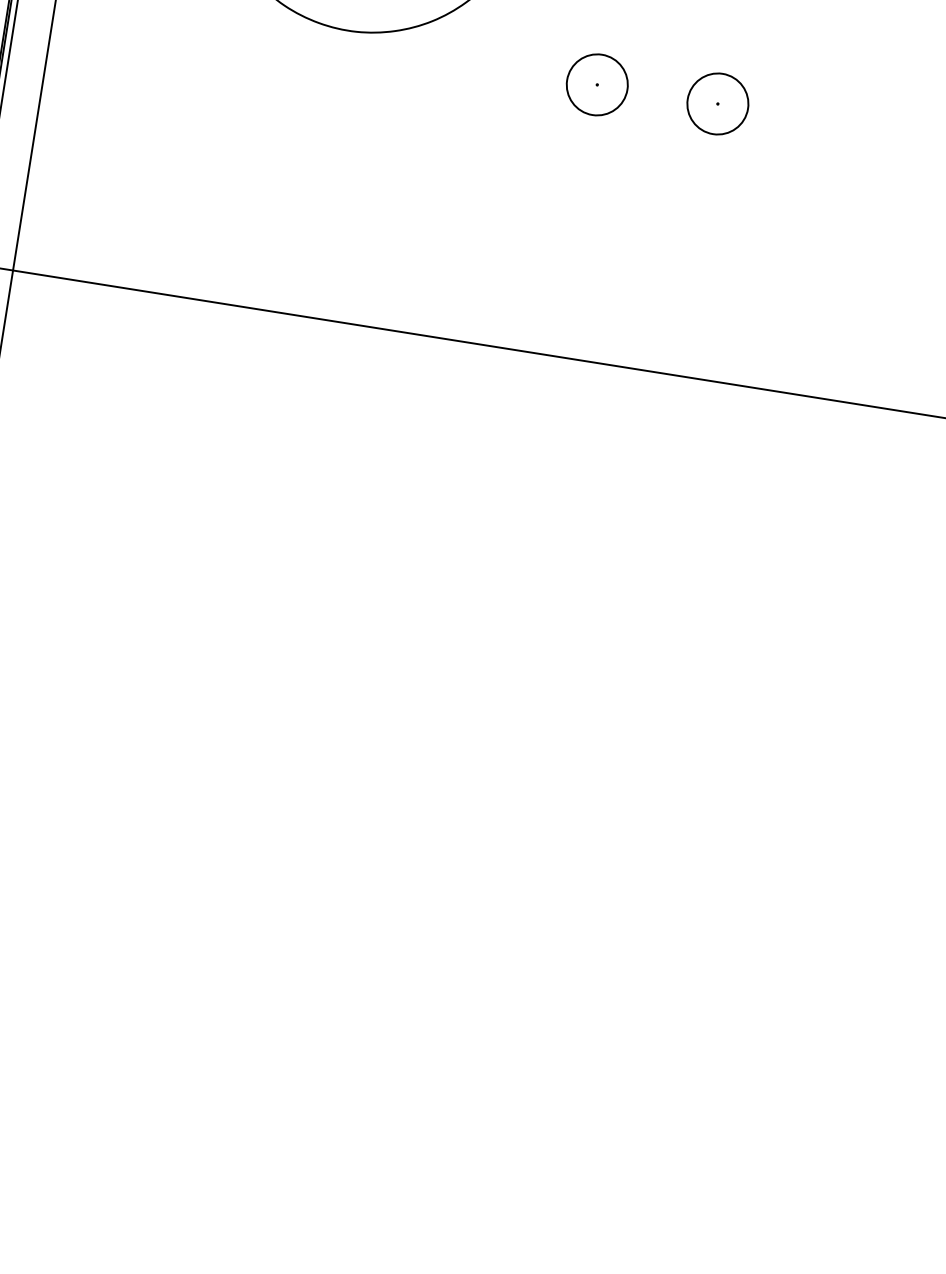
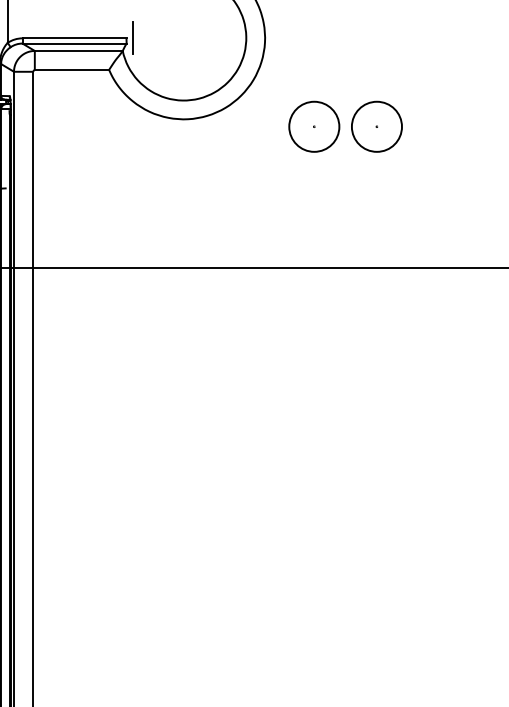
circle: (595, 84) -> (313, 126), size x1.6
circle: (717, 103) -> (376, 126), size x1.6

